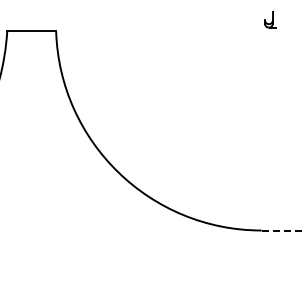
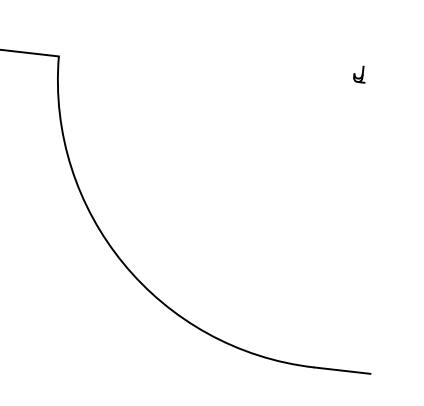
part: (269, 19) -> (358, 73), size x0.71
line: (282, 230) -> (343, 370), dashed -> solid

